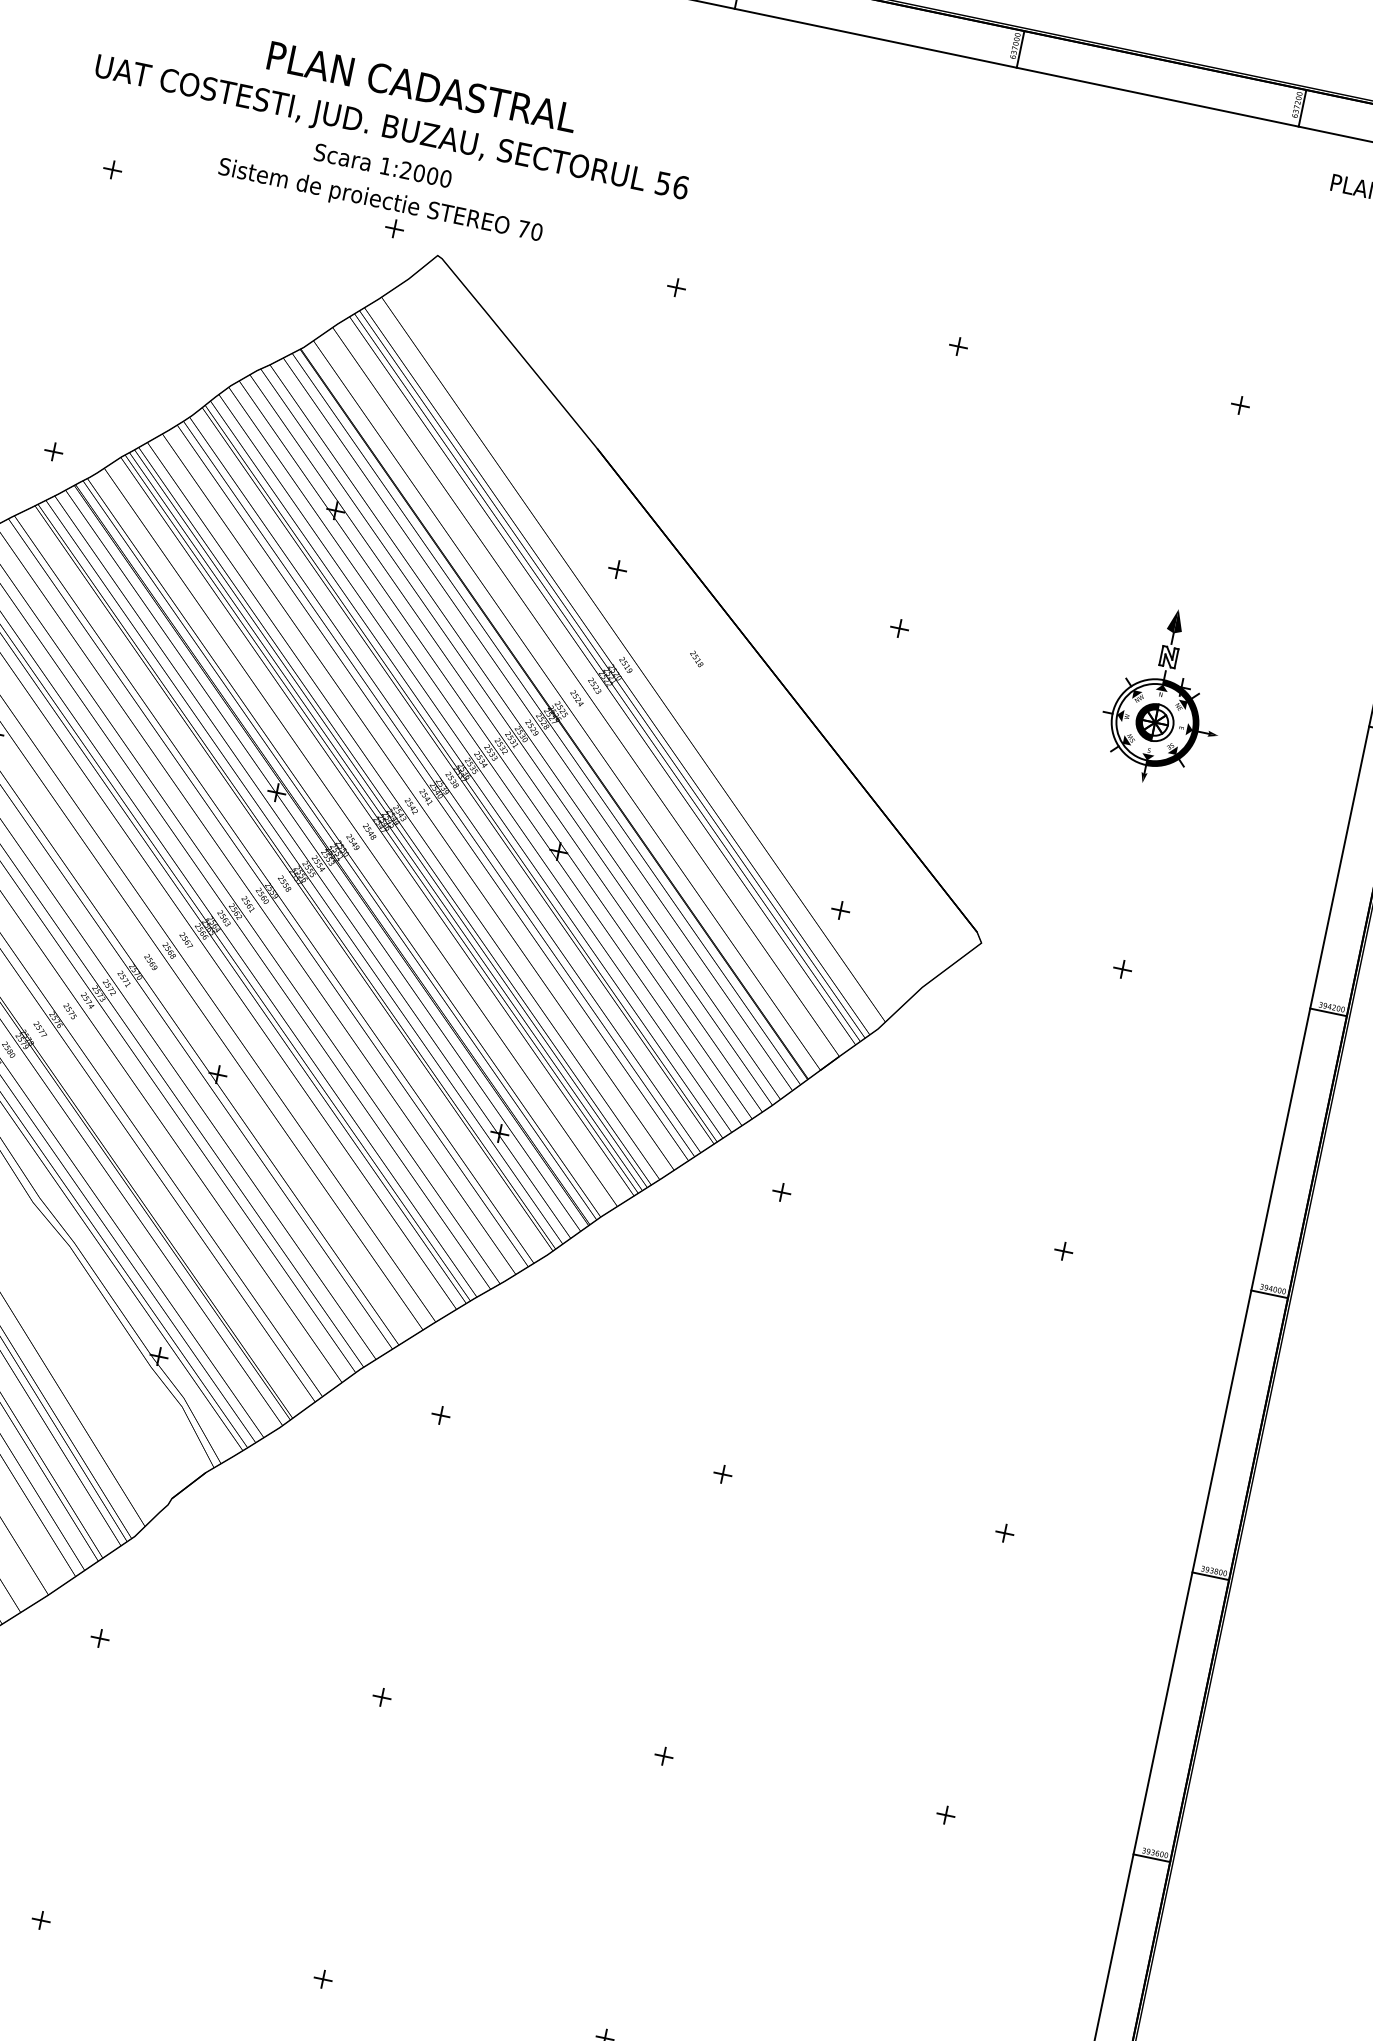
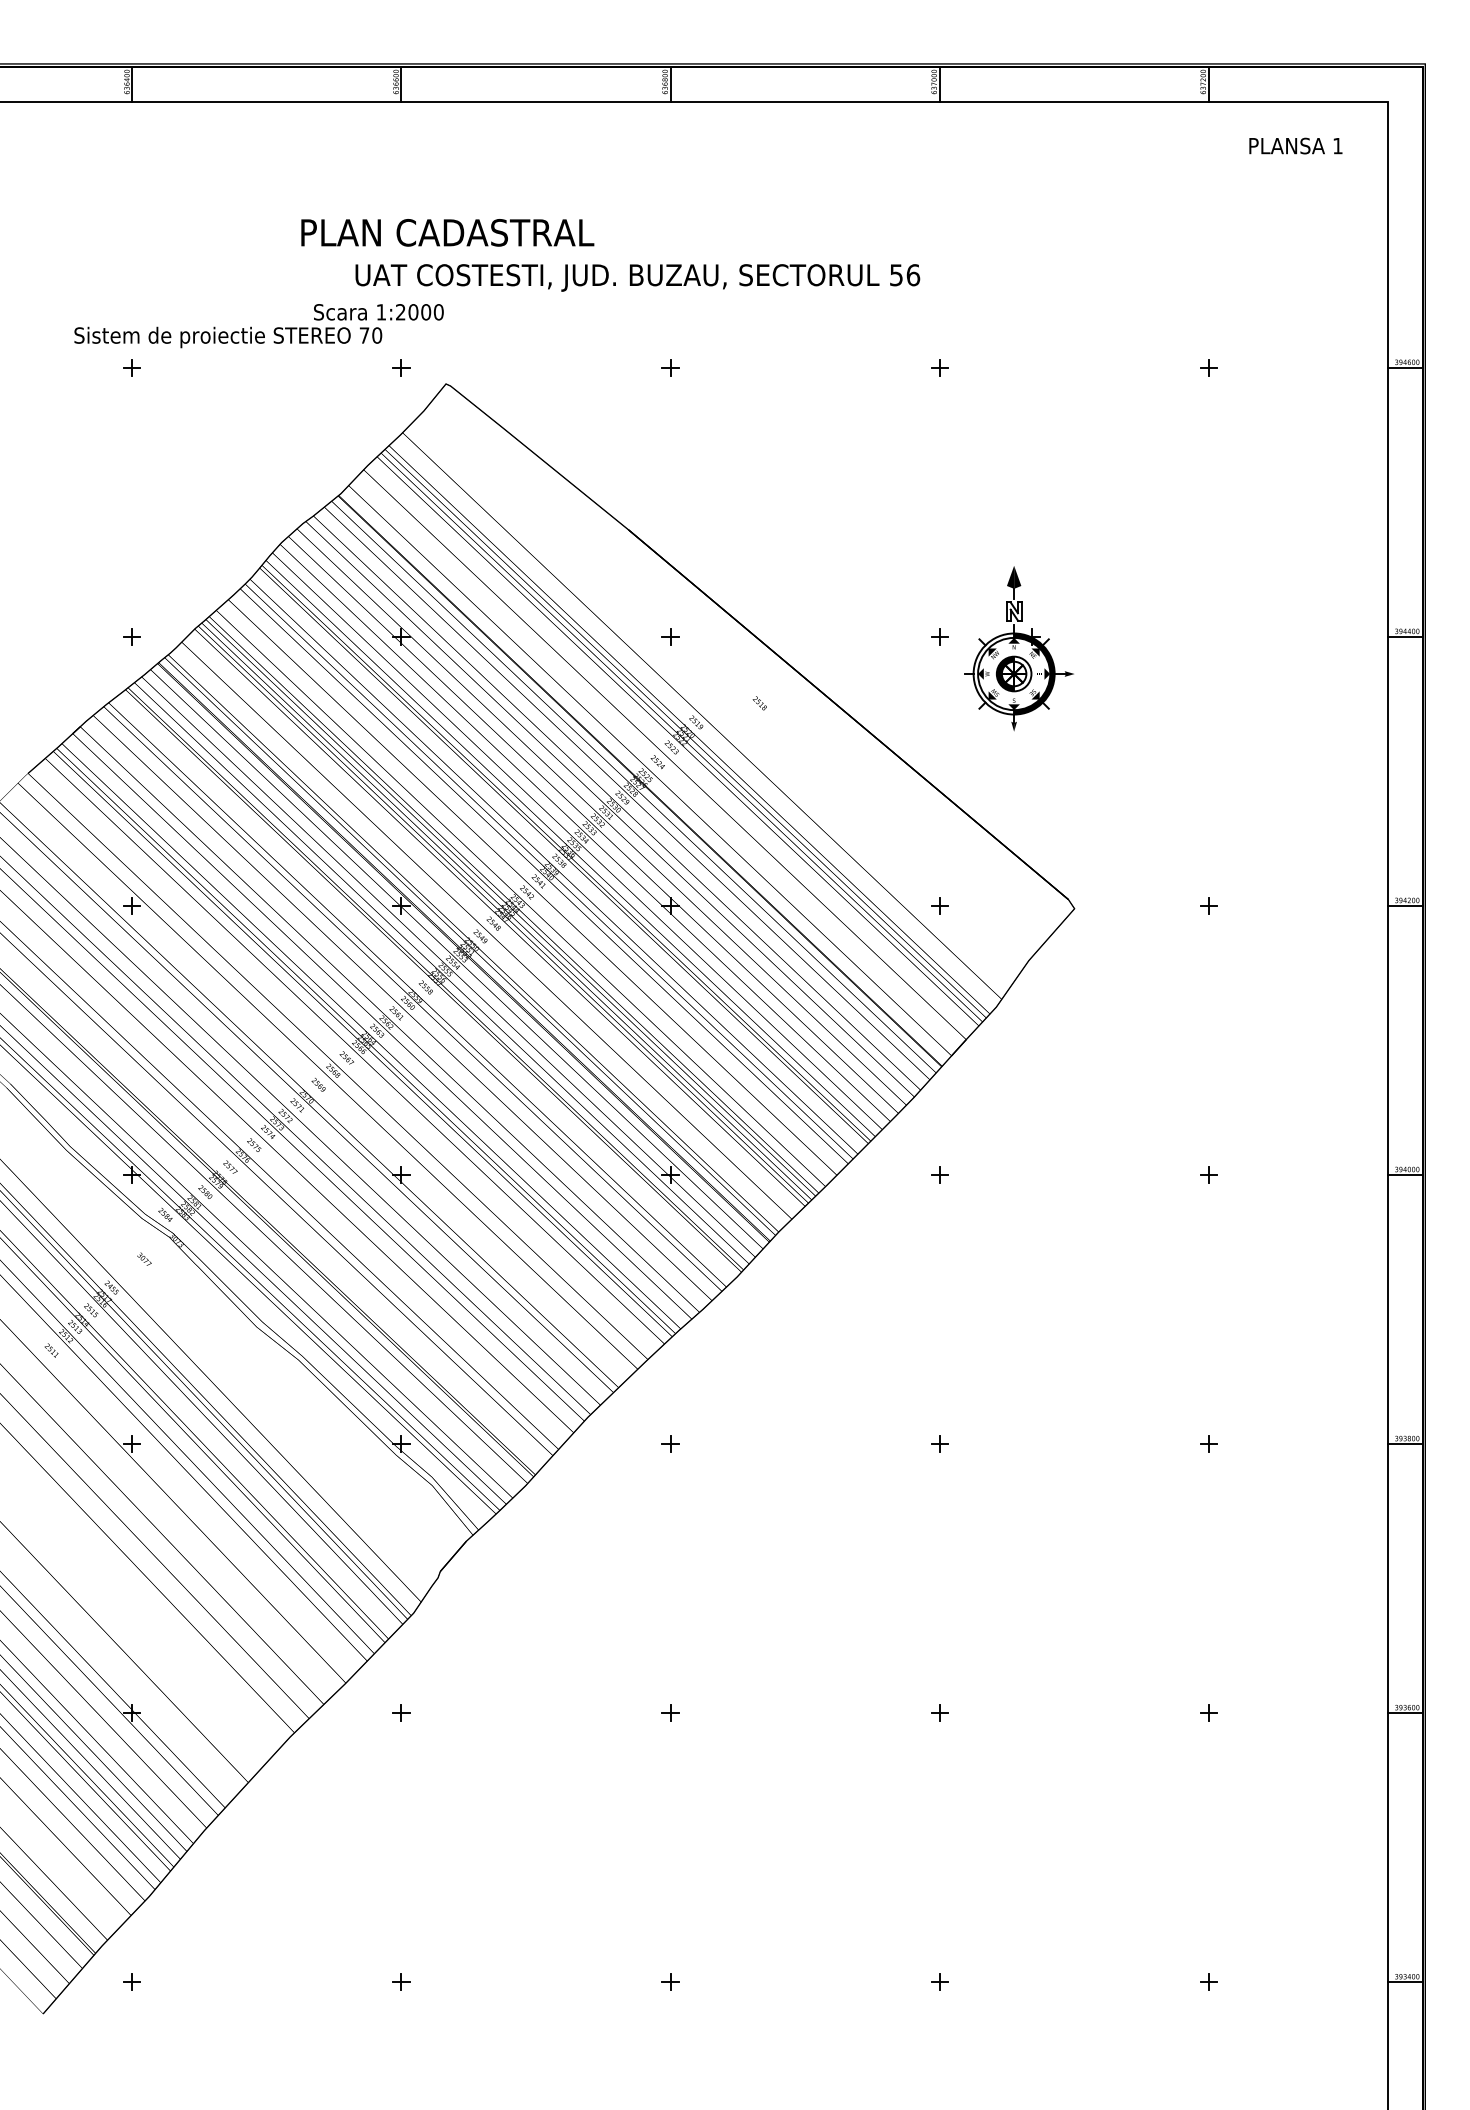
text: (422, 86) -> (447, 232), moved
text: (391, 129) -> (637, 277), moved
text: (380, 201) -> (228, 337), moved
part: (1165, 696) -> (1018, 648), moved

